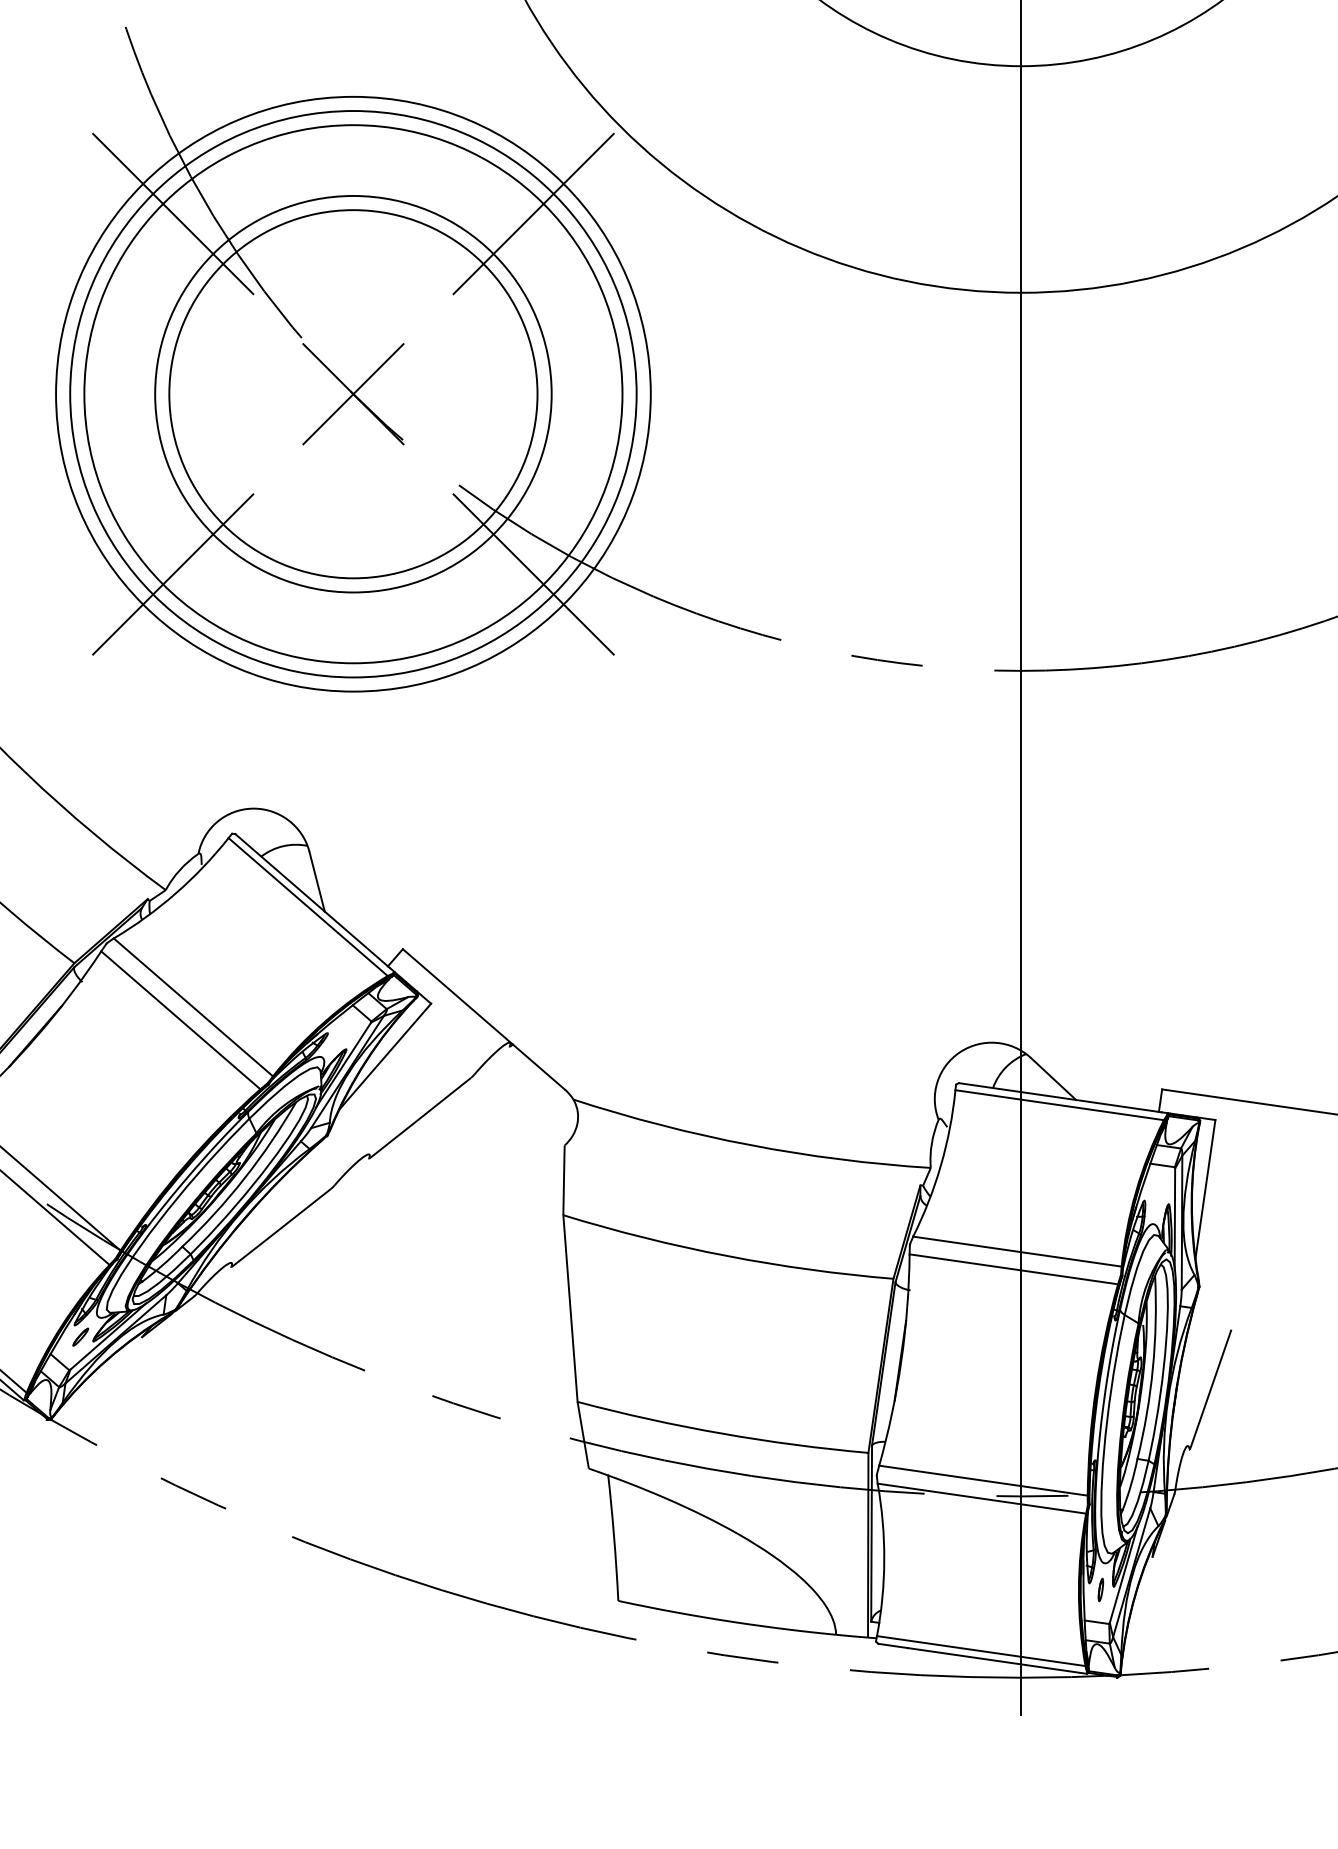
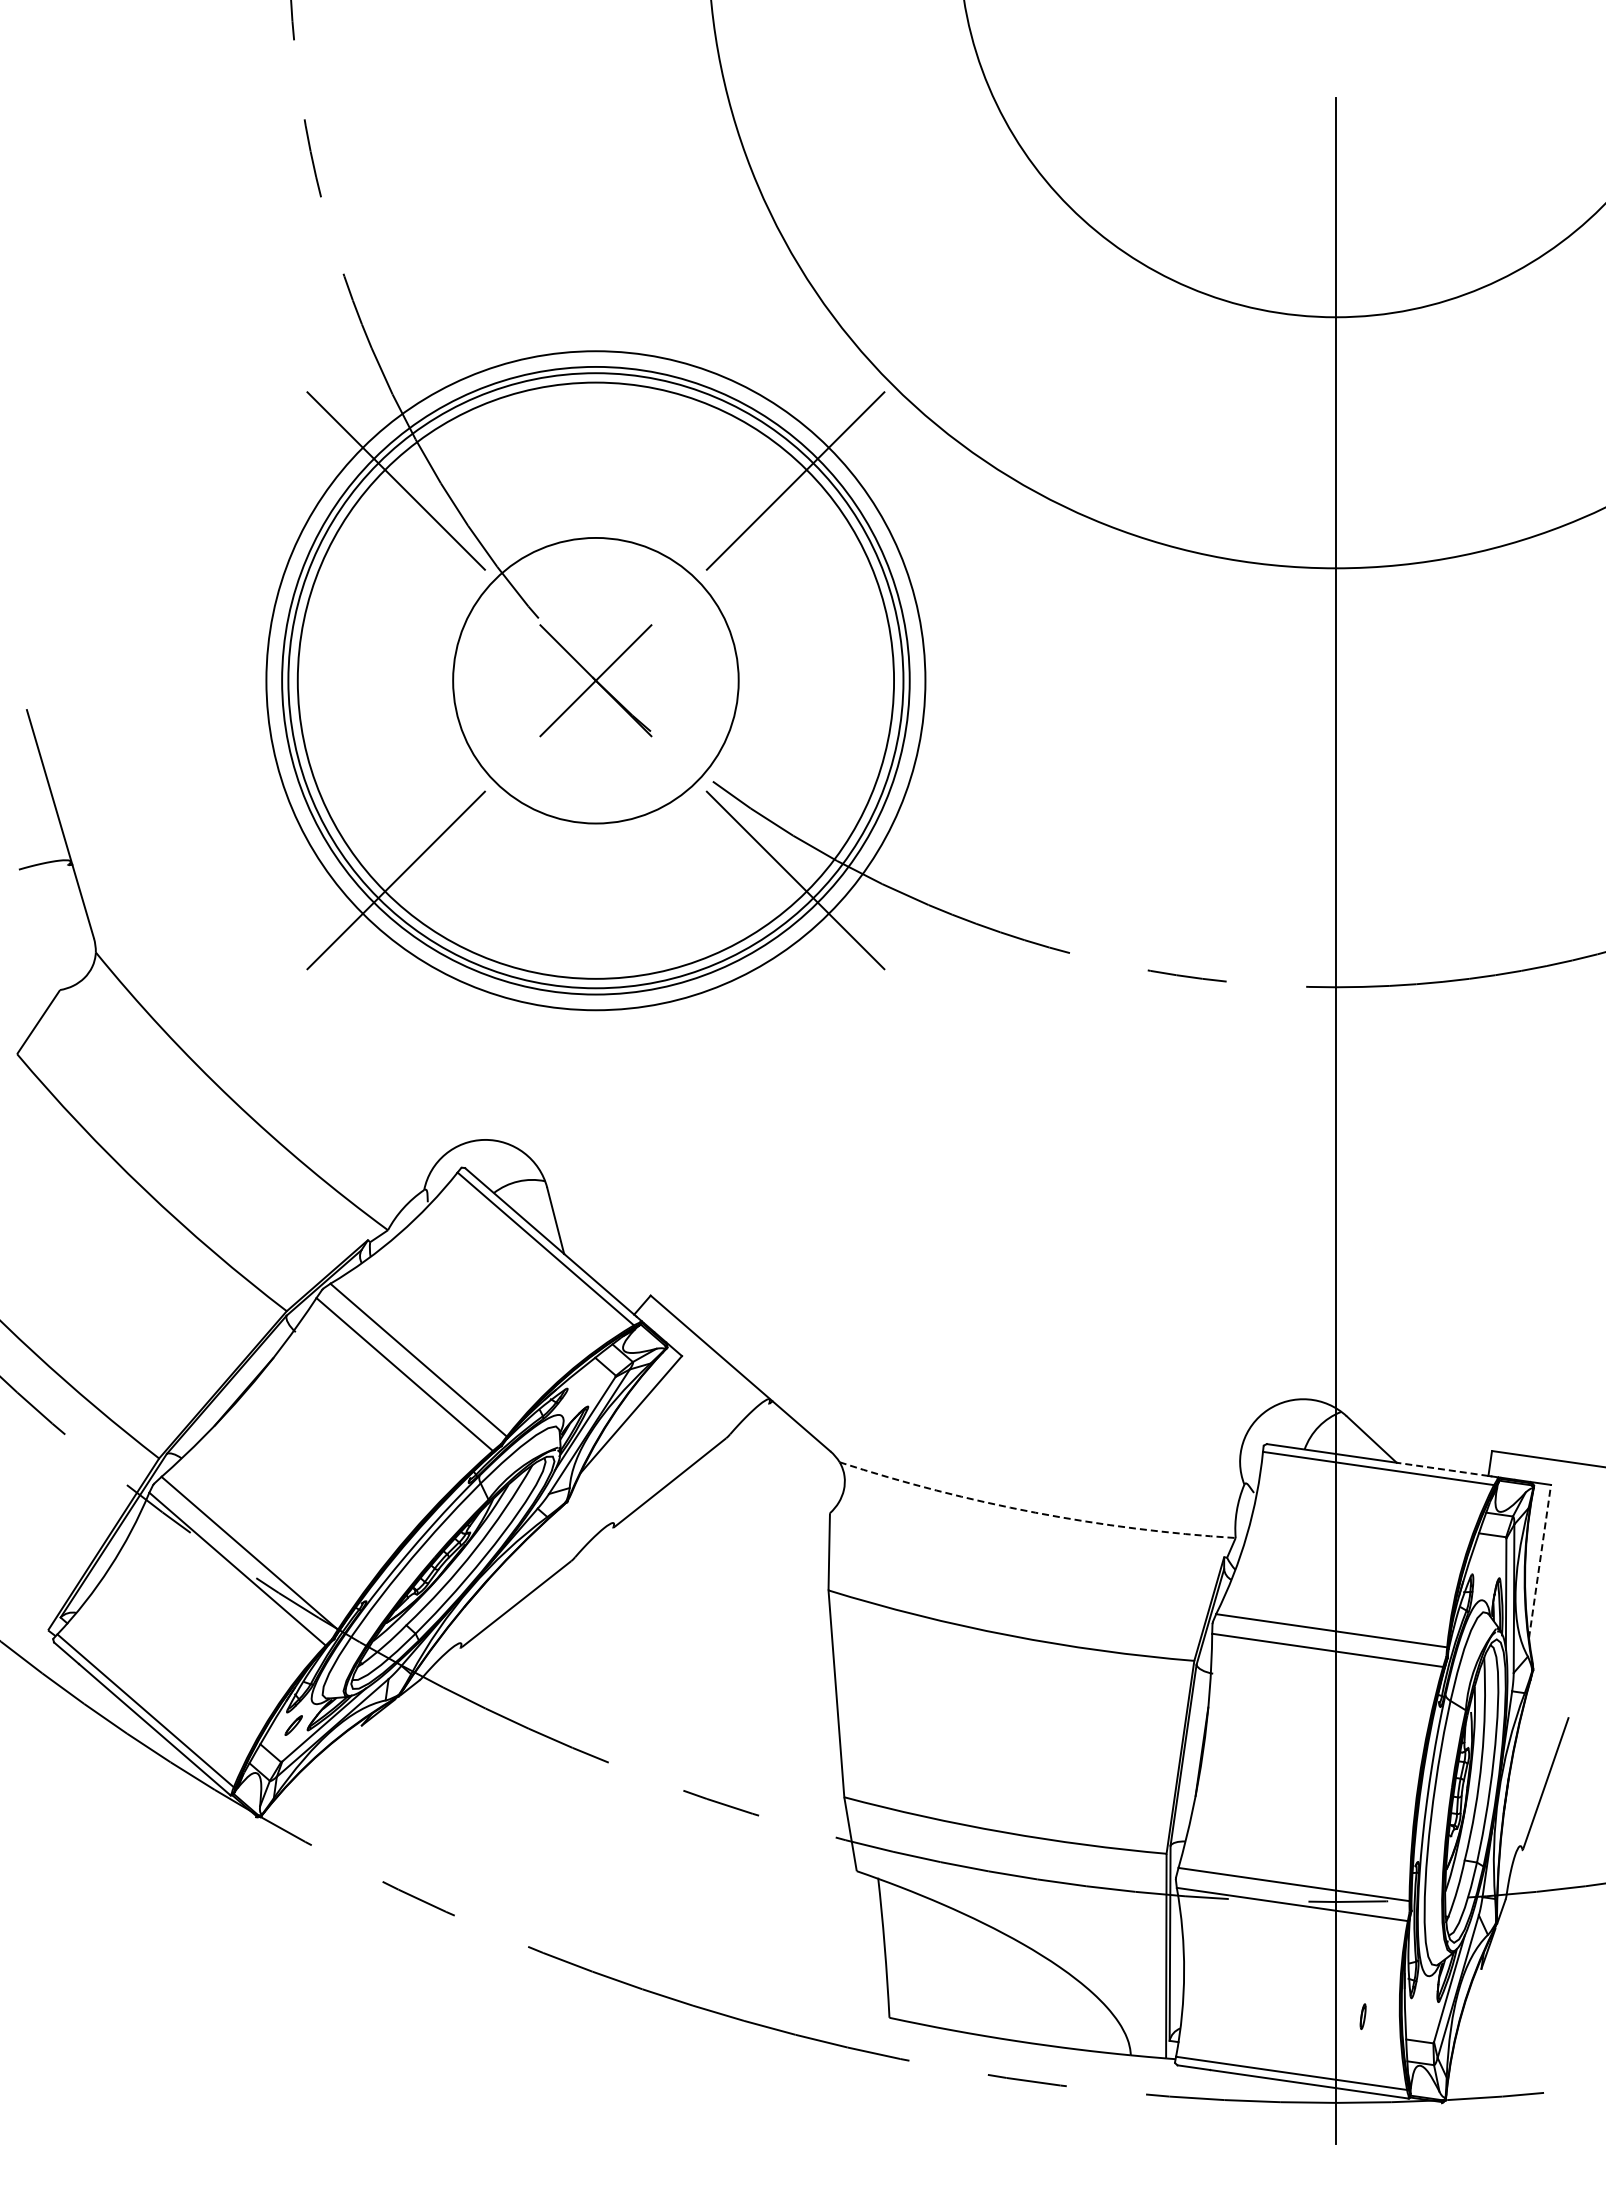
circle: (353, 394) -> (595, 680), size x0.7
circle: (353, 394) -> (595, 680), size x1.4
line: (1117, 1106) -> (1442, 1469), solid -> dashed
arc: (750, 1144) -> (1035, 1512), solid -> dashed
line: (1205, 1189) -> (1540, 1561), solid -> dashed
part: (1100, 1589) -> (1362, 2016), moved

